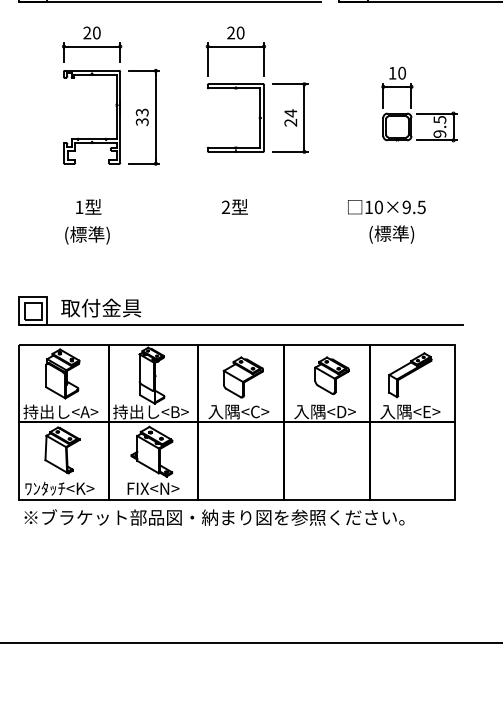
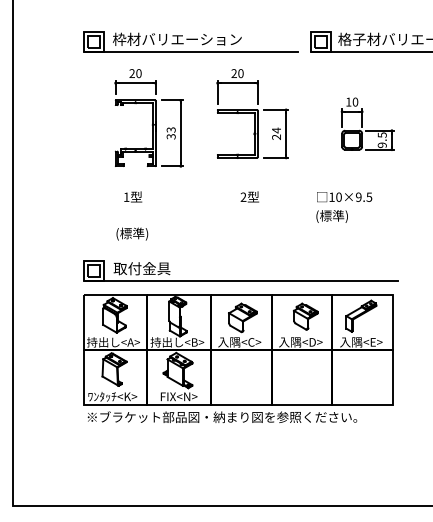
text: (234, 206) -> (249, 196), moved
text: (87, 234) -> (132, 233), moved
text: (390, 234) -> (331, 216), moved

